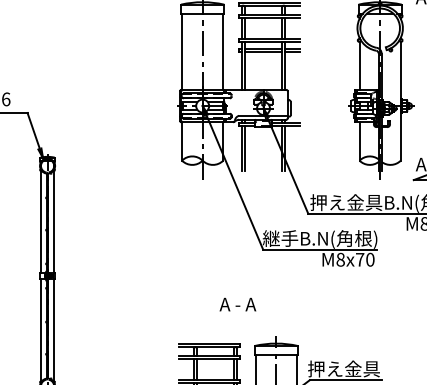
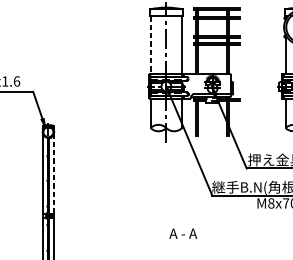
line: (182, 52) -> (151, 45), solid -> dashed
line: (54, 216) -> (53, 170), solid -> dashed
text: (237, 304) -> (182, 233), moved

